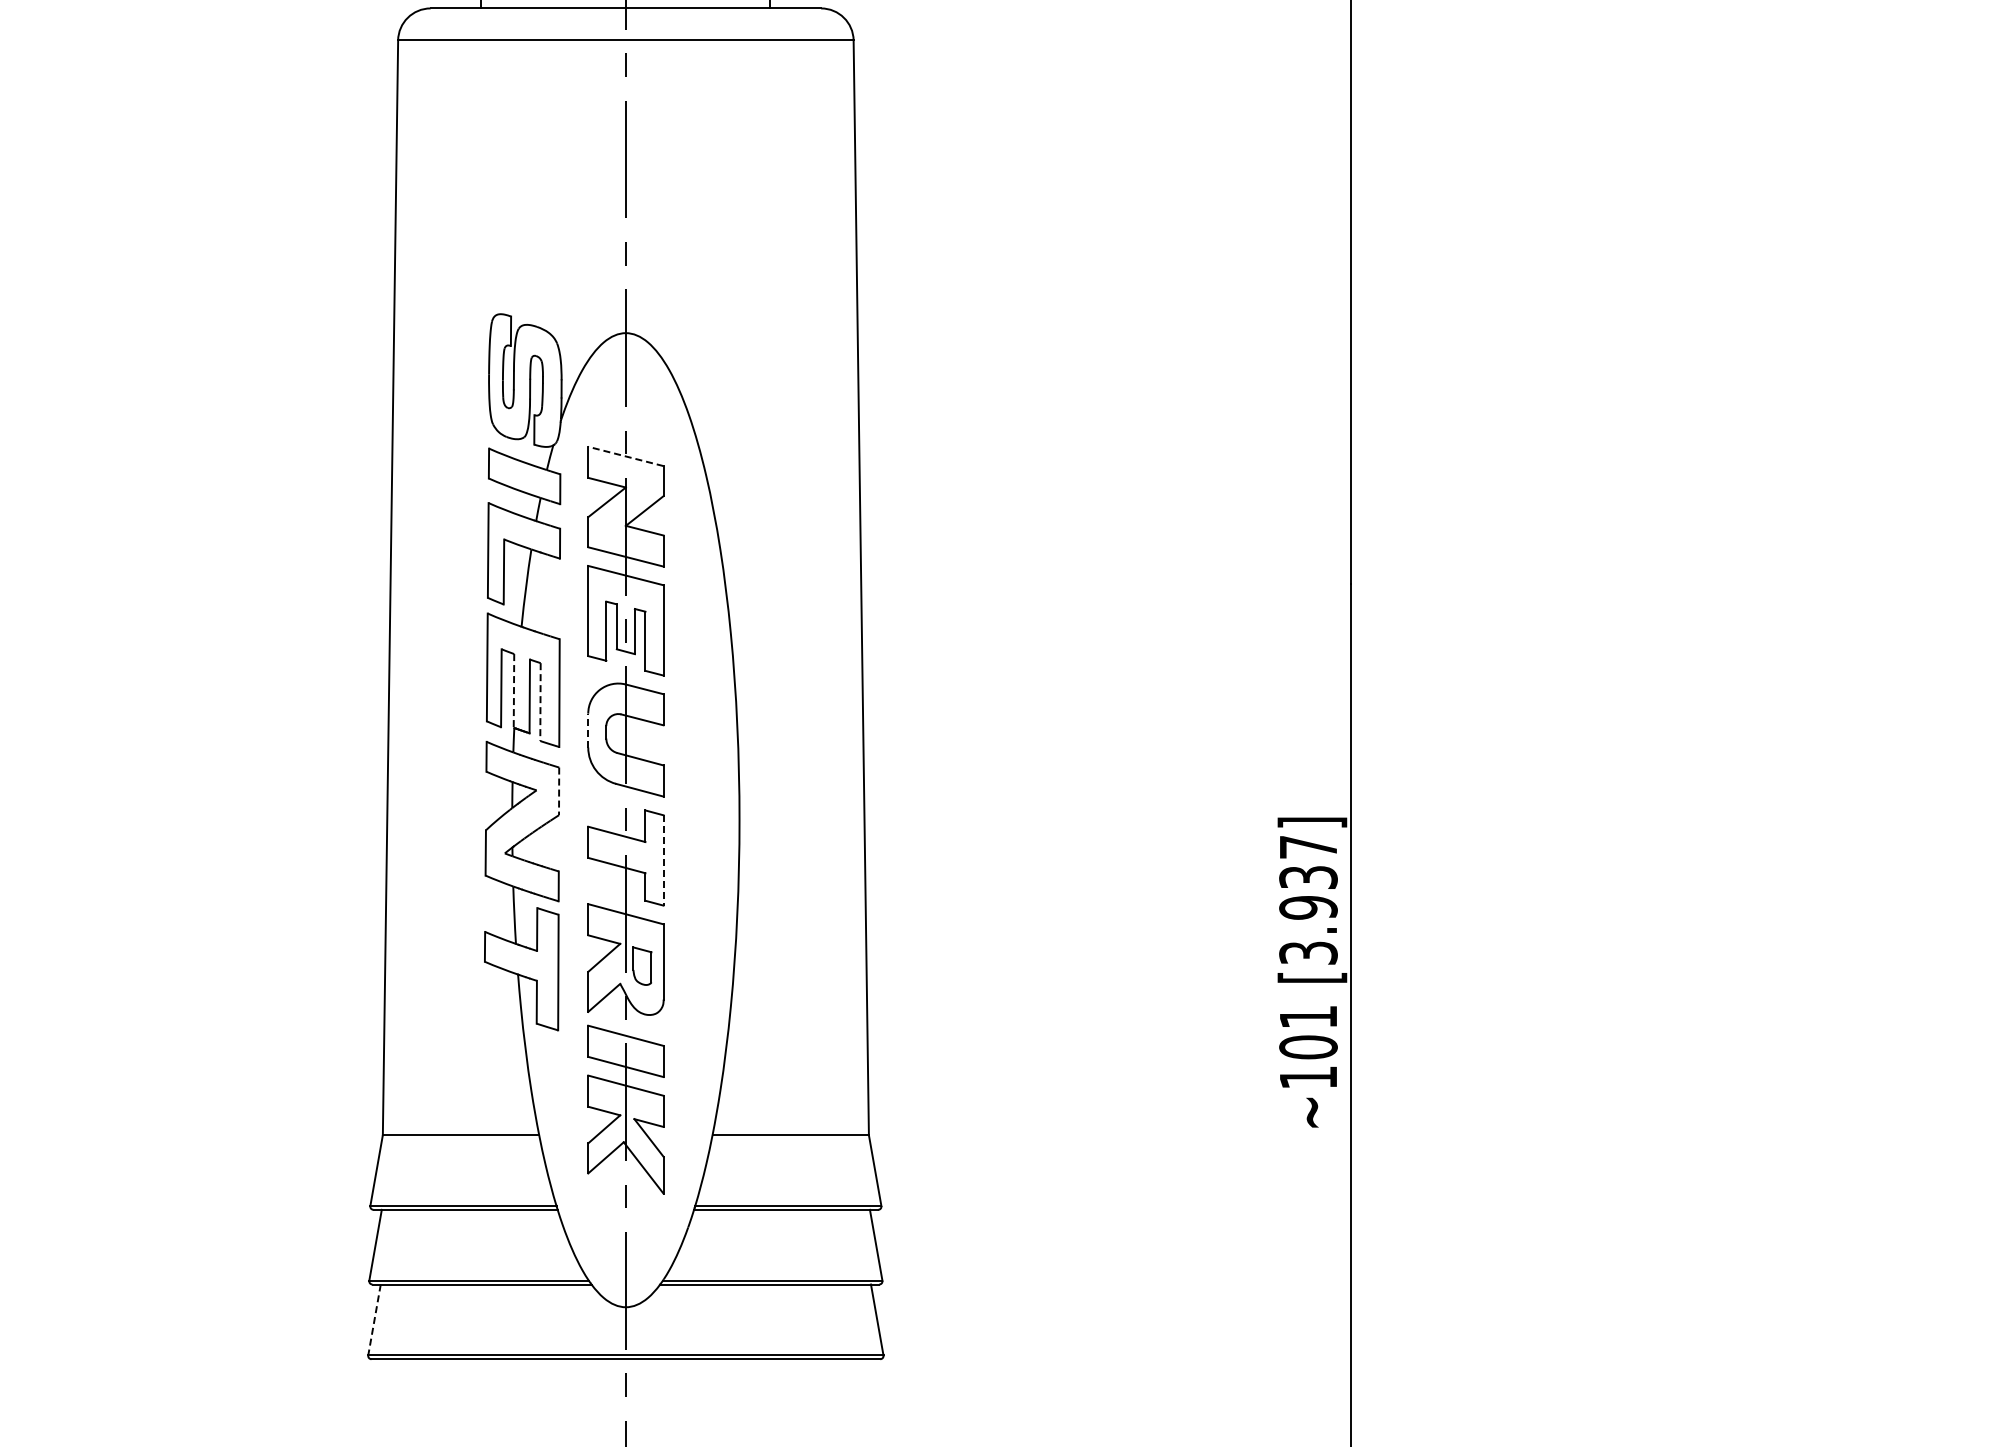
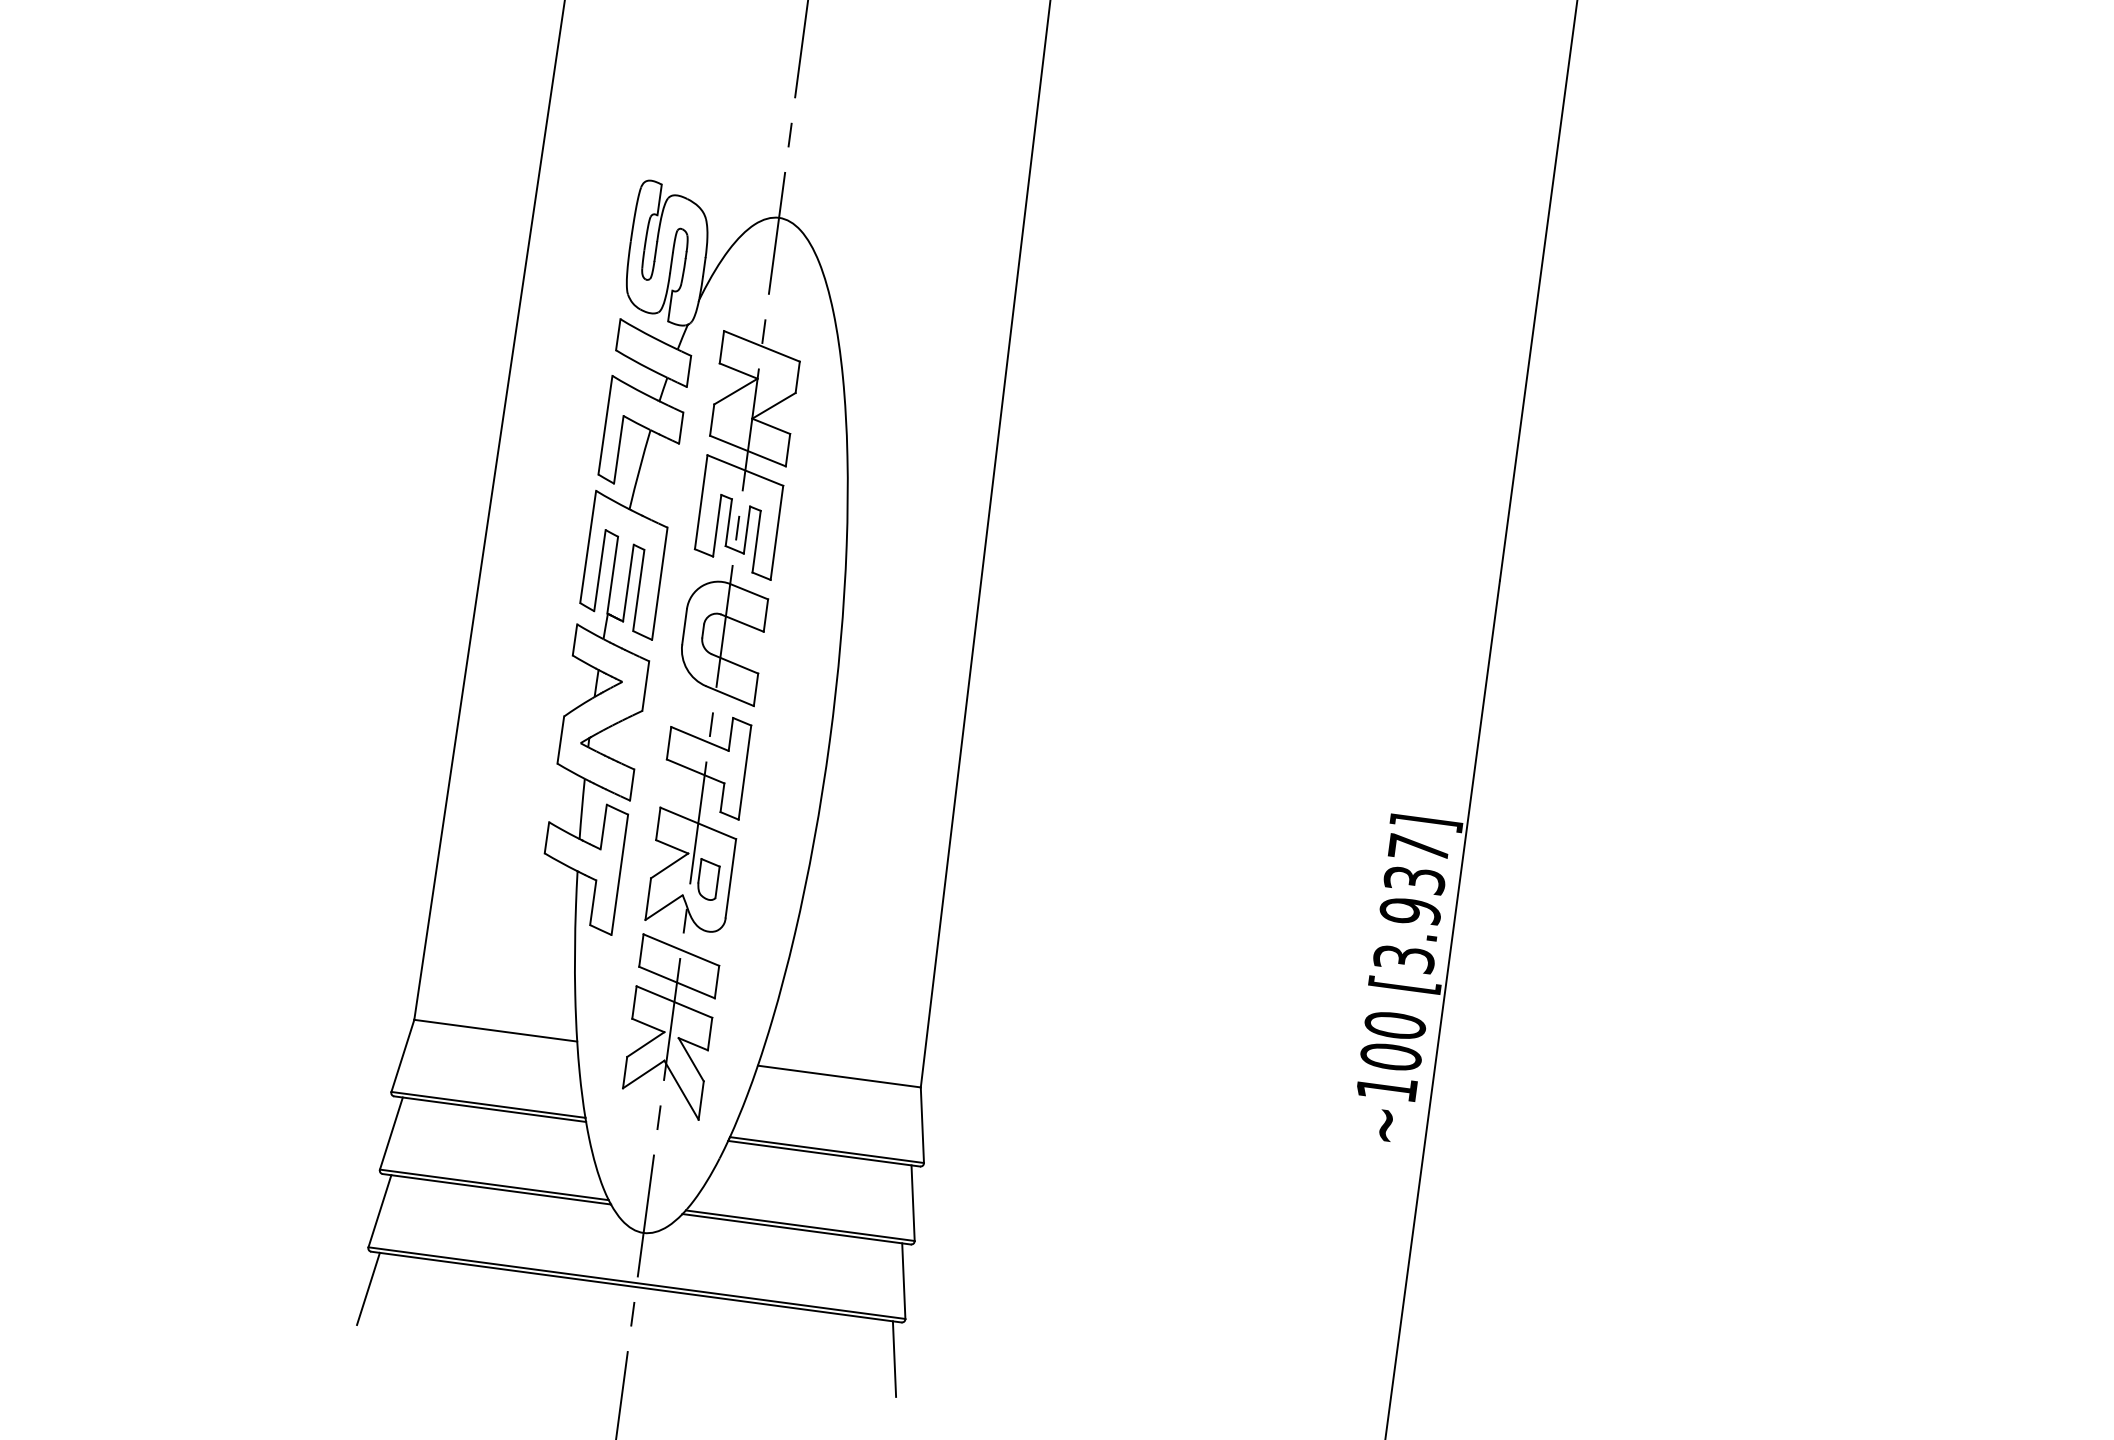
line: (625, 456) -> (761, 346), dashed -> solid
line: (513, 690) -> (612, 574), dashed -> solid
line: (540, 702) -> (638, 590), dashed -> solid
line: (588, 730) -> (684, 626), dashed -> solid
line: (559, 791) -> (646, 686), dashed -> solid
line: (663, 860) -> (744, 772), dashed -> solid
text: (1308, 1016) -> (1395, 1024), ~101 -> ~100
line: (374, 1319) -> (379, 1210), dashed -> solid
line: (373, 1394) -> (368, 1288), added
line: (878, 1394) -> (894, 1358), added

